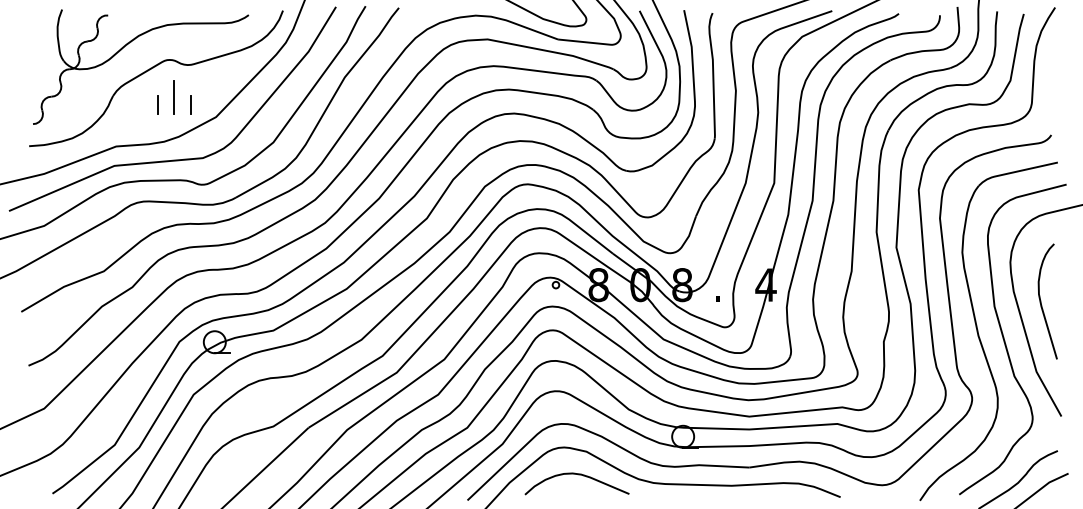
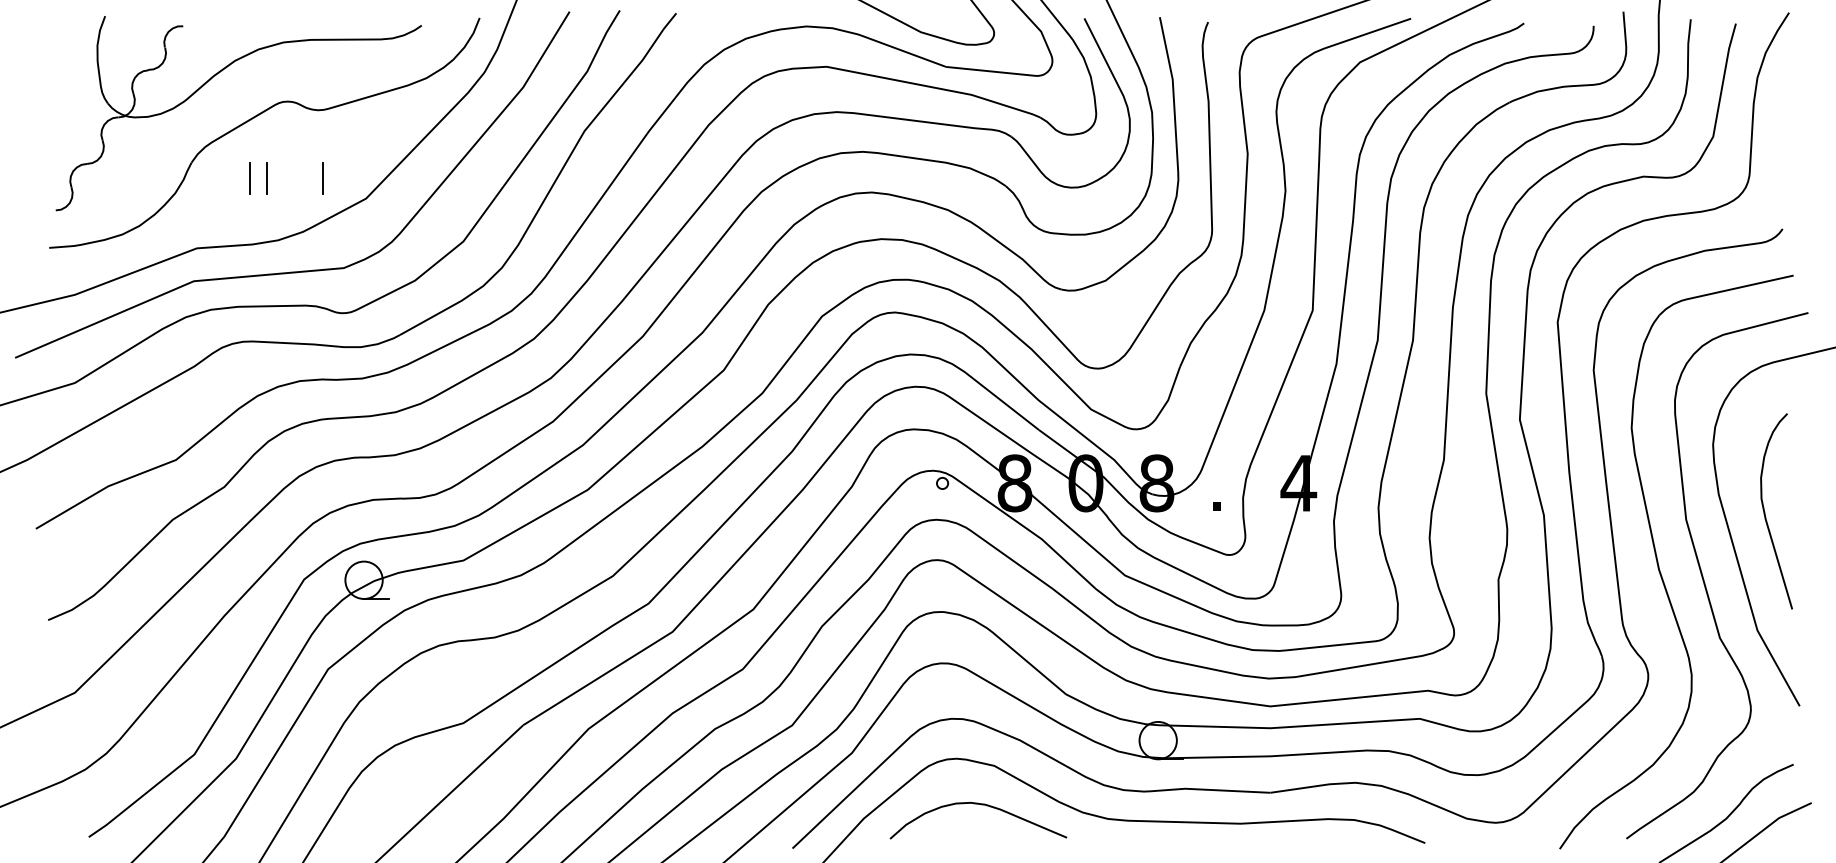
line: (174, 97) -> (295, 165), removed
line: (147, 104) -> (249, 177), added

